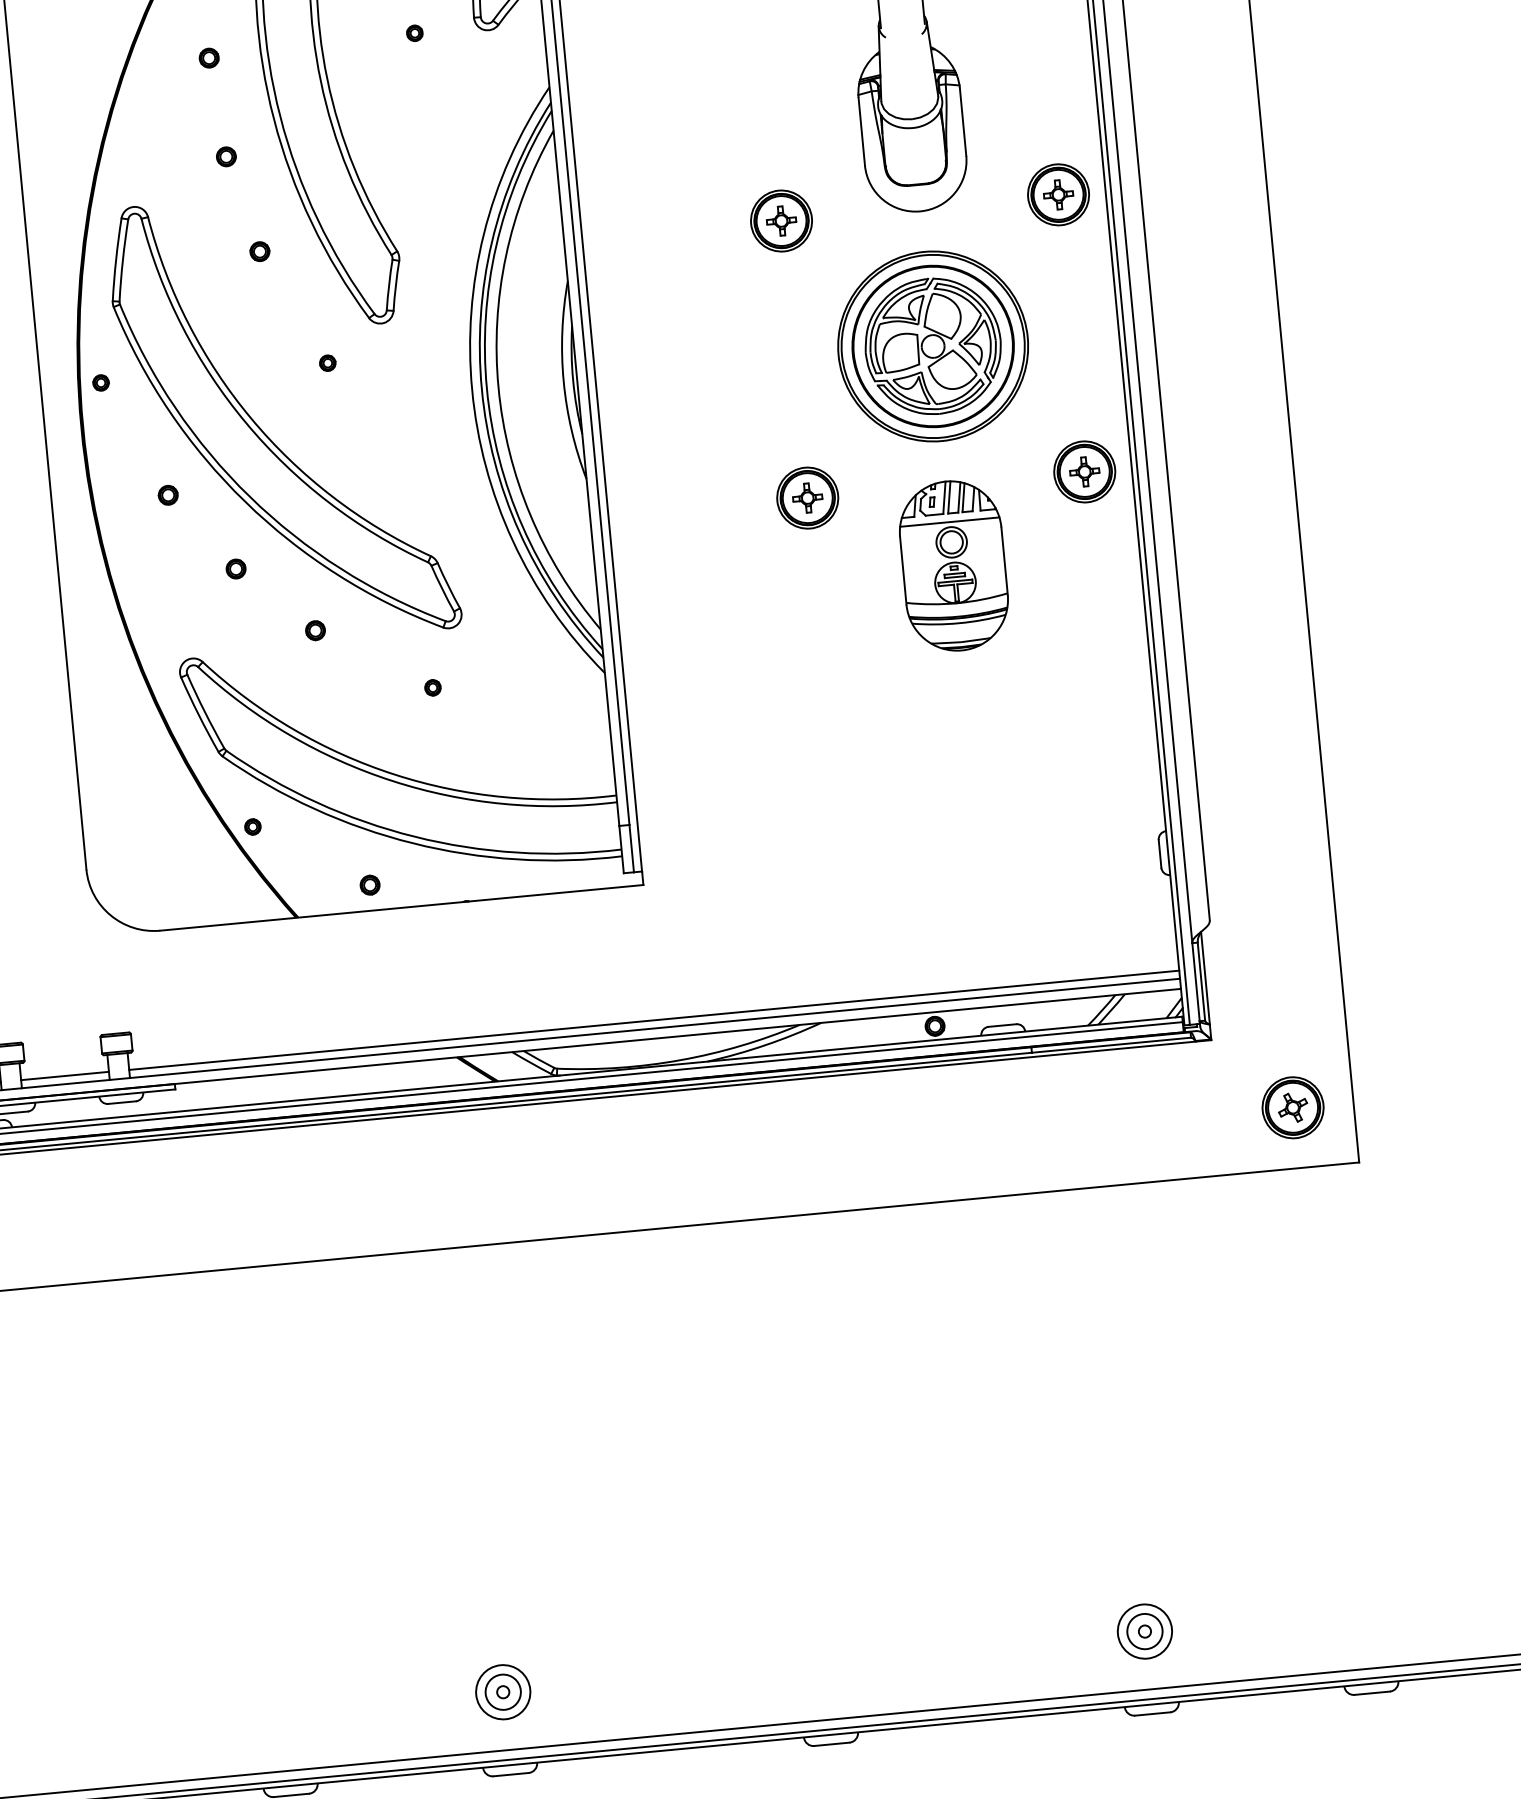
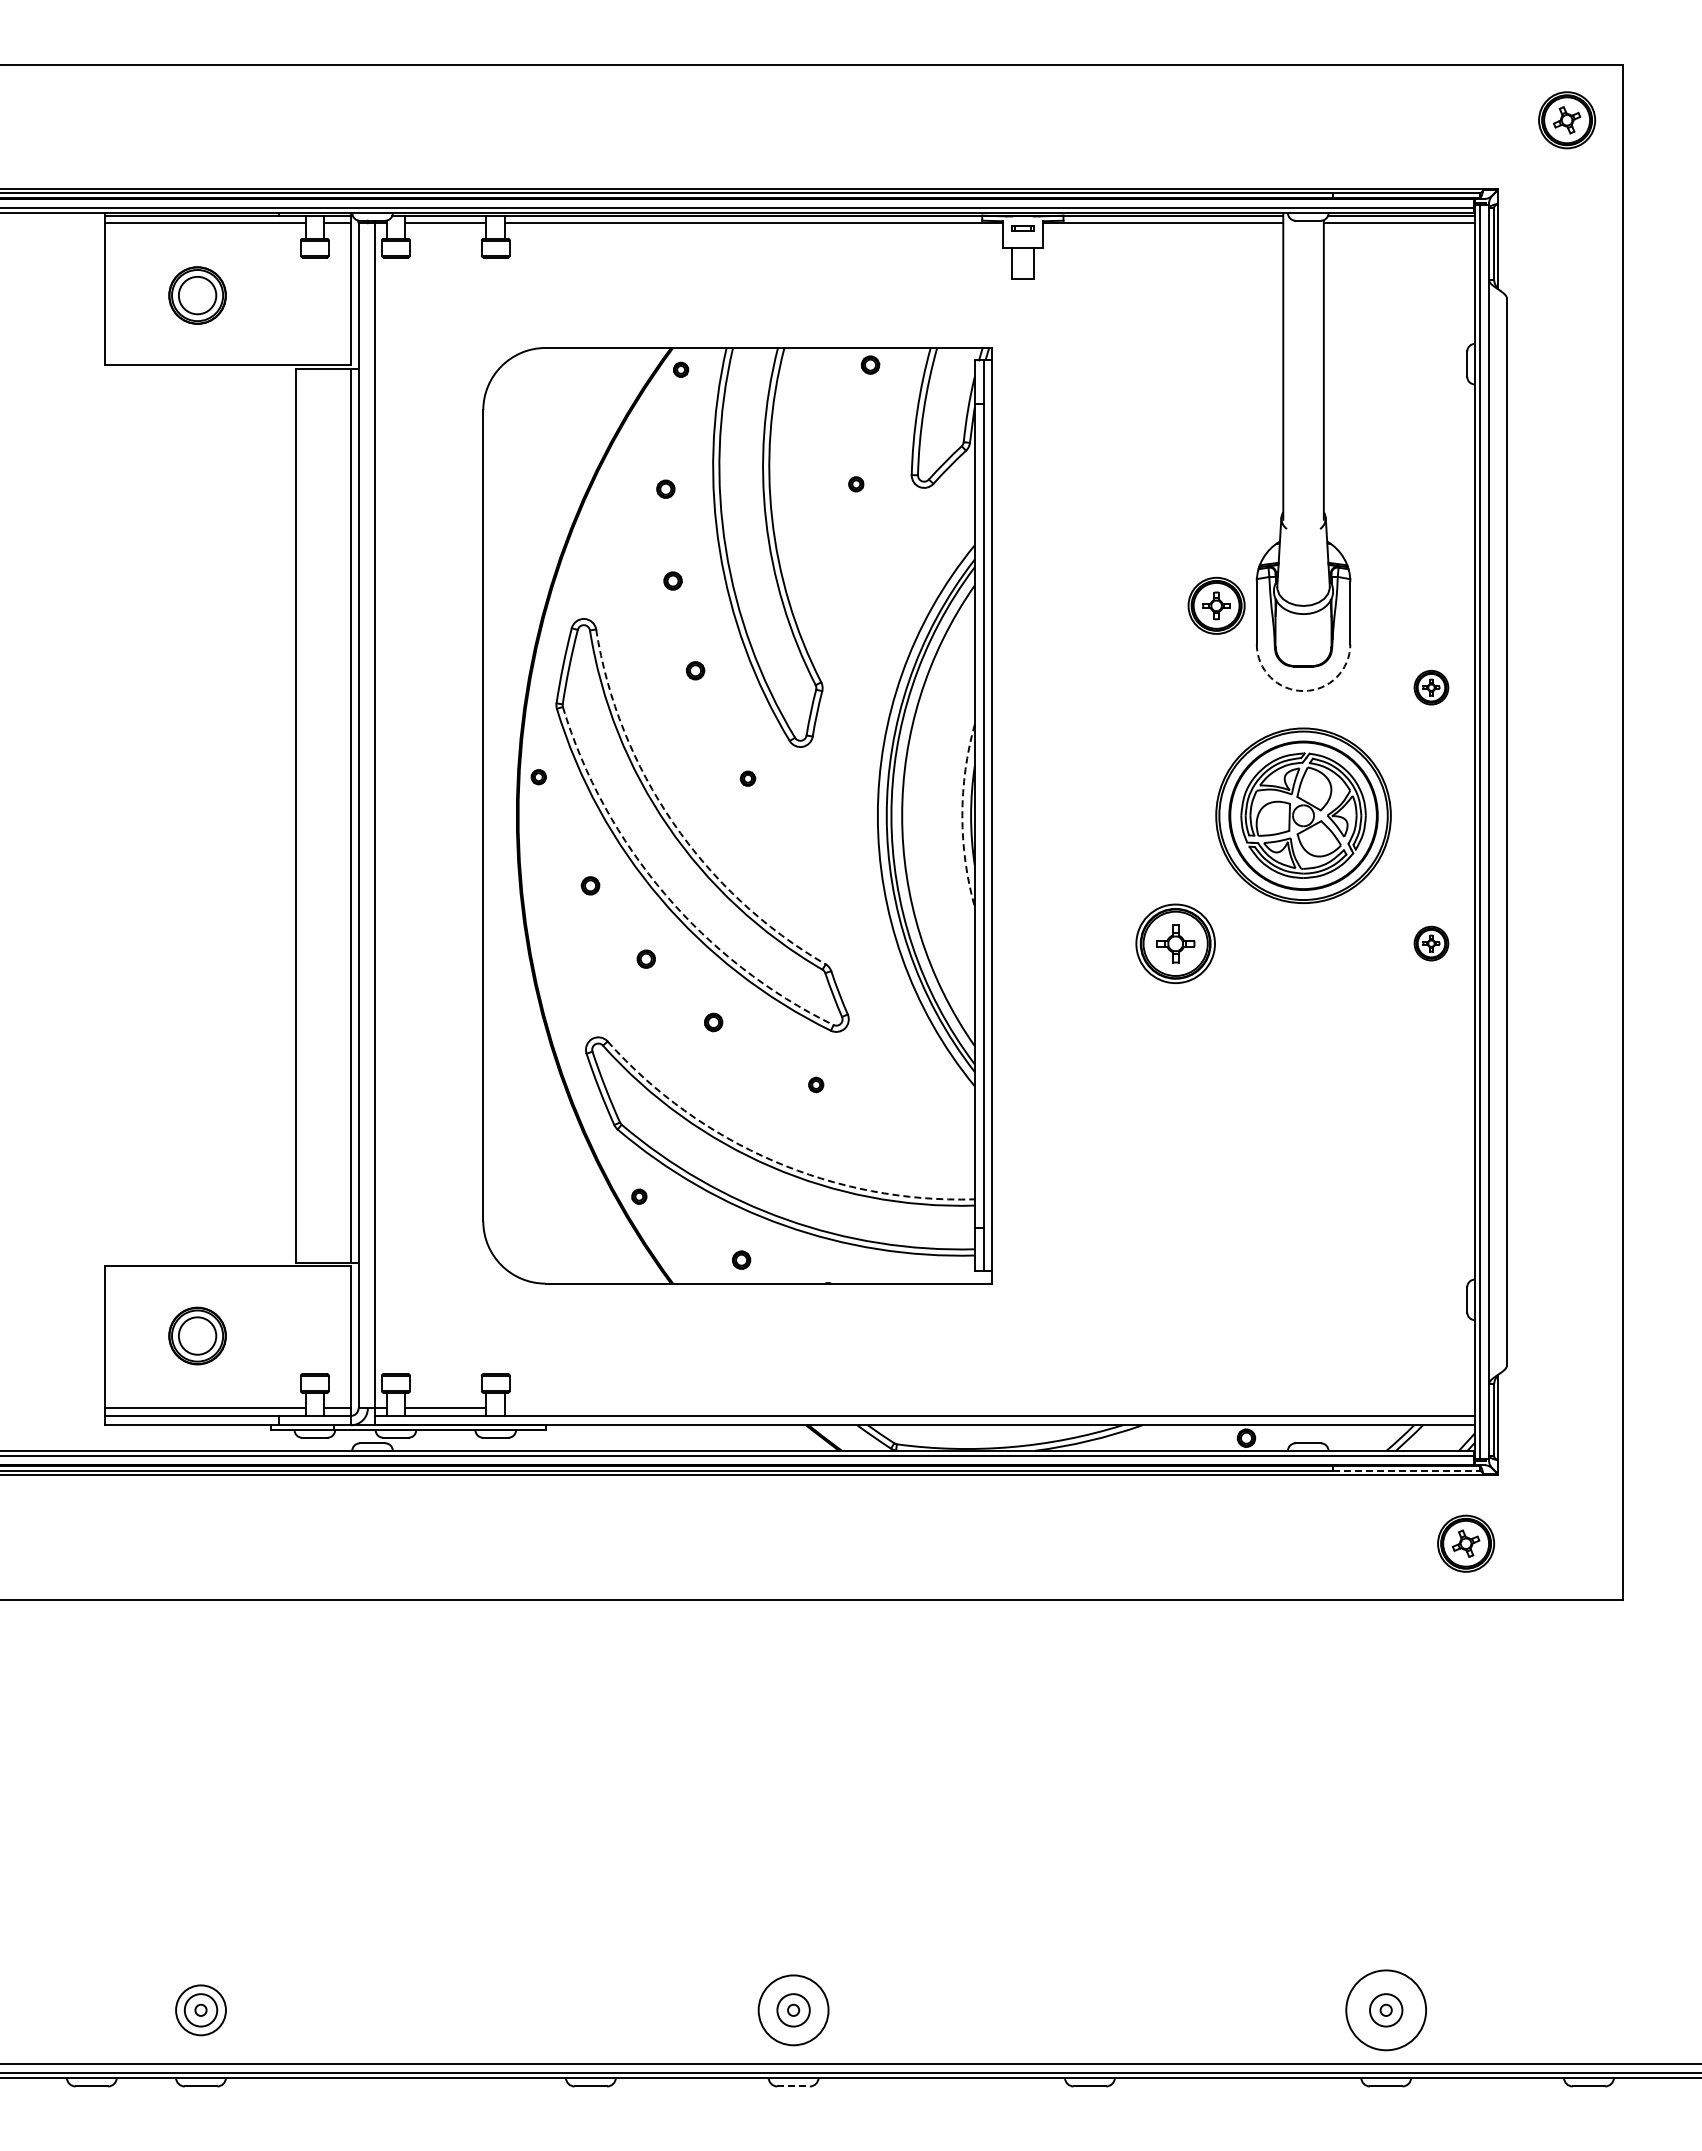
part: (1058, 194) -> (1431, 687), size x0.6
arc: (920, 211) -> (1303, 691), solid -> dashed
part: (781, 220) -> (1216, 605), moved
arc: (563, 381) -> (962, 815), solid -> dashed
arc: (251, 418) -> (673, 822), solid -> dashed
part: (1084, 471) -> (1431, 943), size x0.6
arc: (250, 497) -> (665, 894), solid -> dashed
part: (807, 497) -> (1175, 943), size x1.4
part: (953, 565) -> (1303, 1018), removed
arc: (394, 775) -> (773, 1161), solid -> dashed
line: (653, 1020) -> (989, 1408), removed
line: (1111, 1044) -> (1406, 1470), solid -> dashed
part: (1293, 1107) -> (1466, 1543), moved
circle: (1145, 1631) -> (1386, 2010), size x1.6
circle: (503, 1692) -> (793, 2010), size x1.4
line: (512, 1774) -> (794, 2086), solid -> dashed

